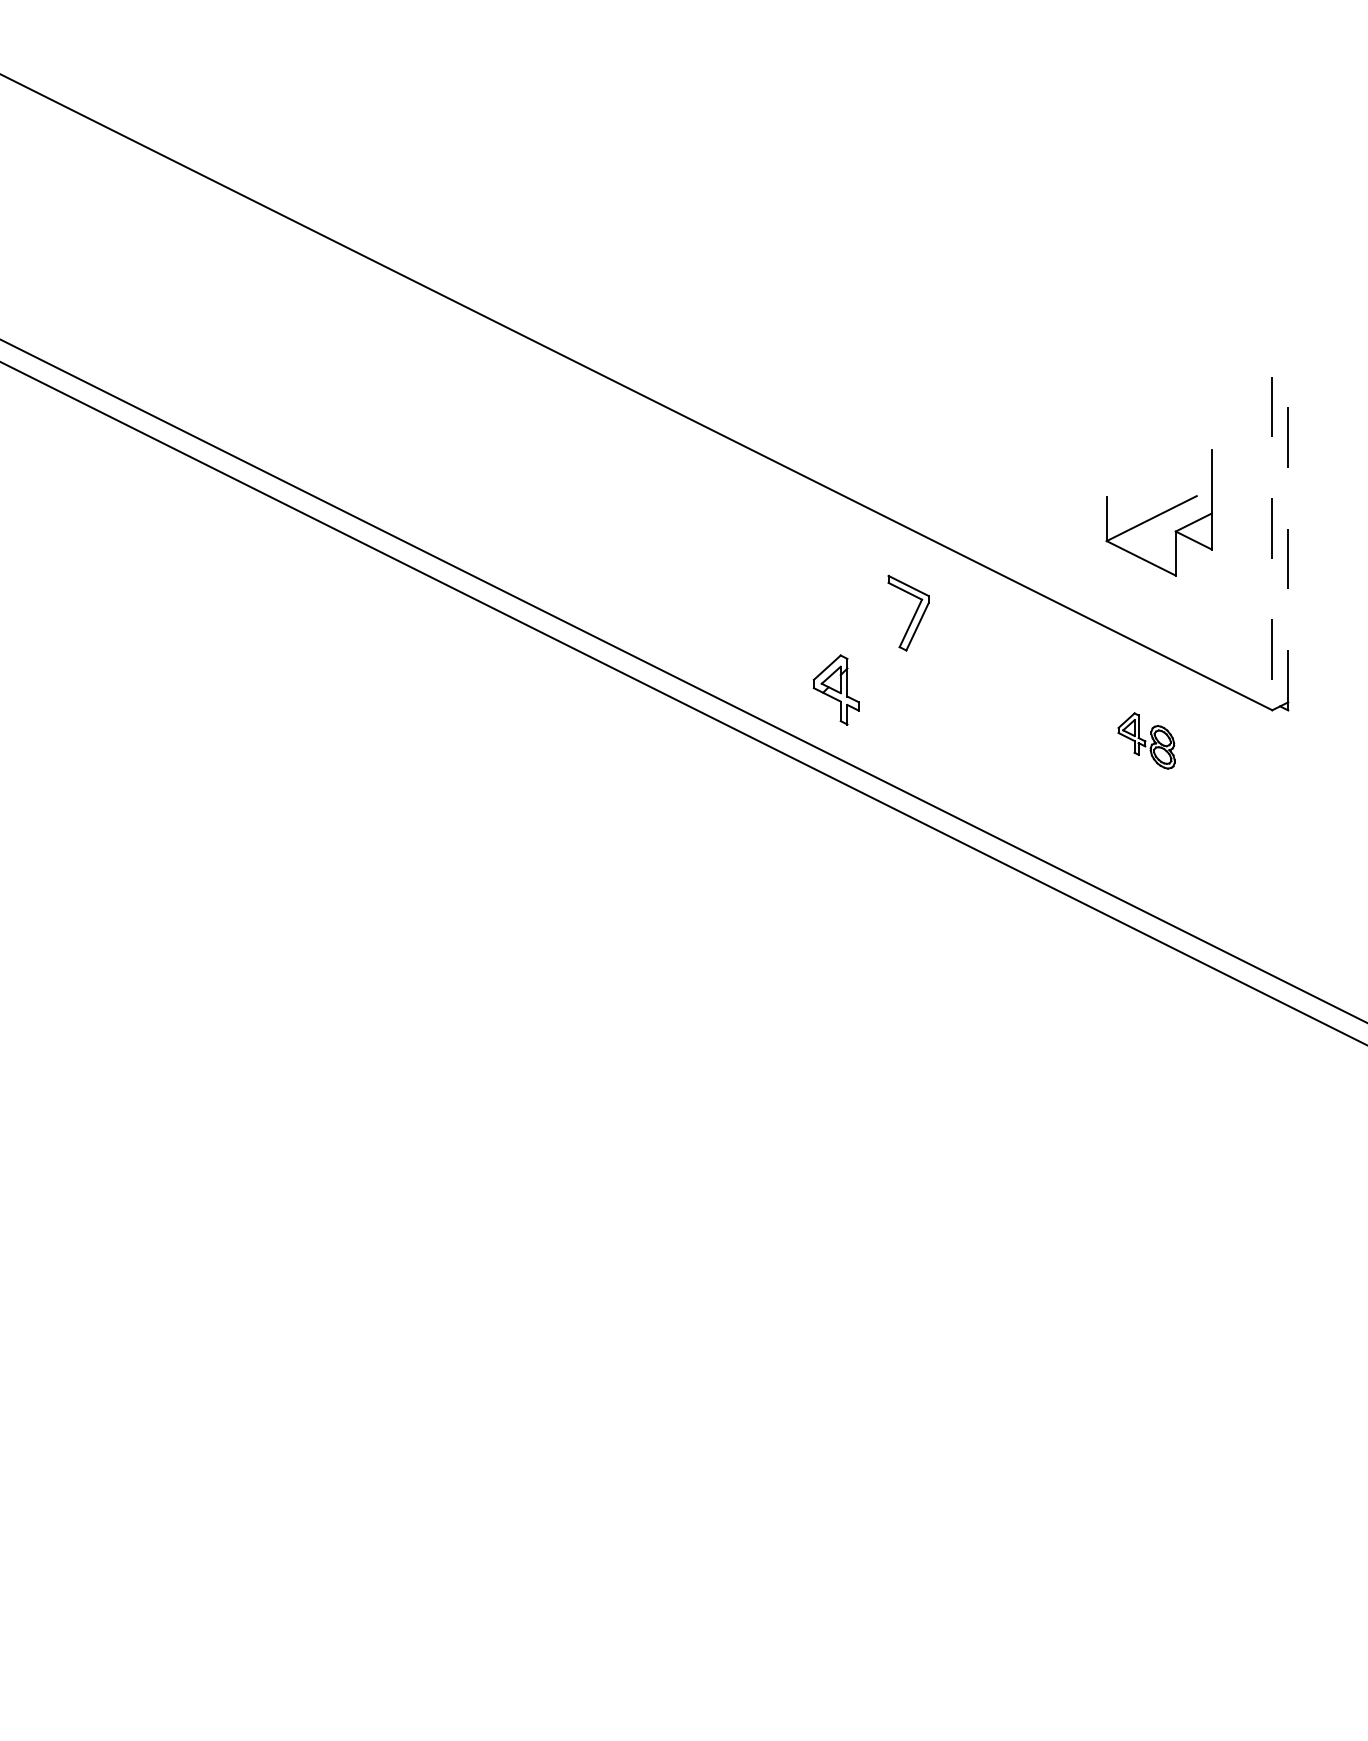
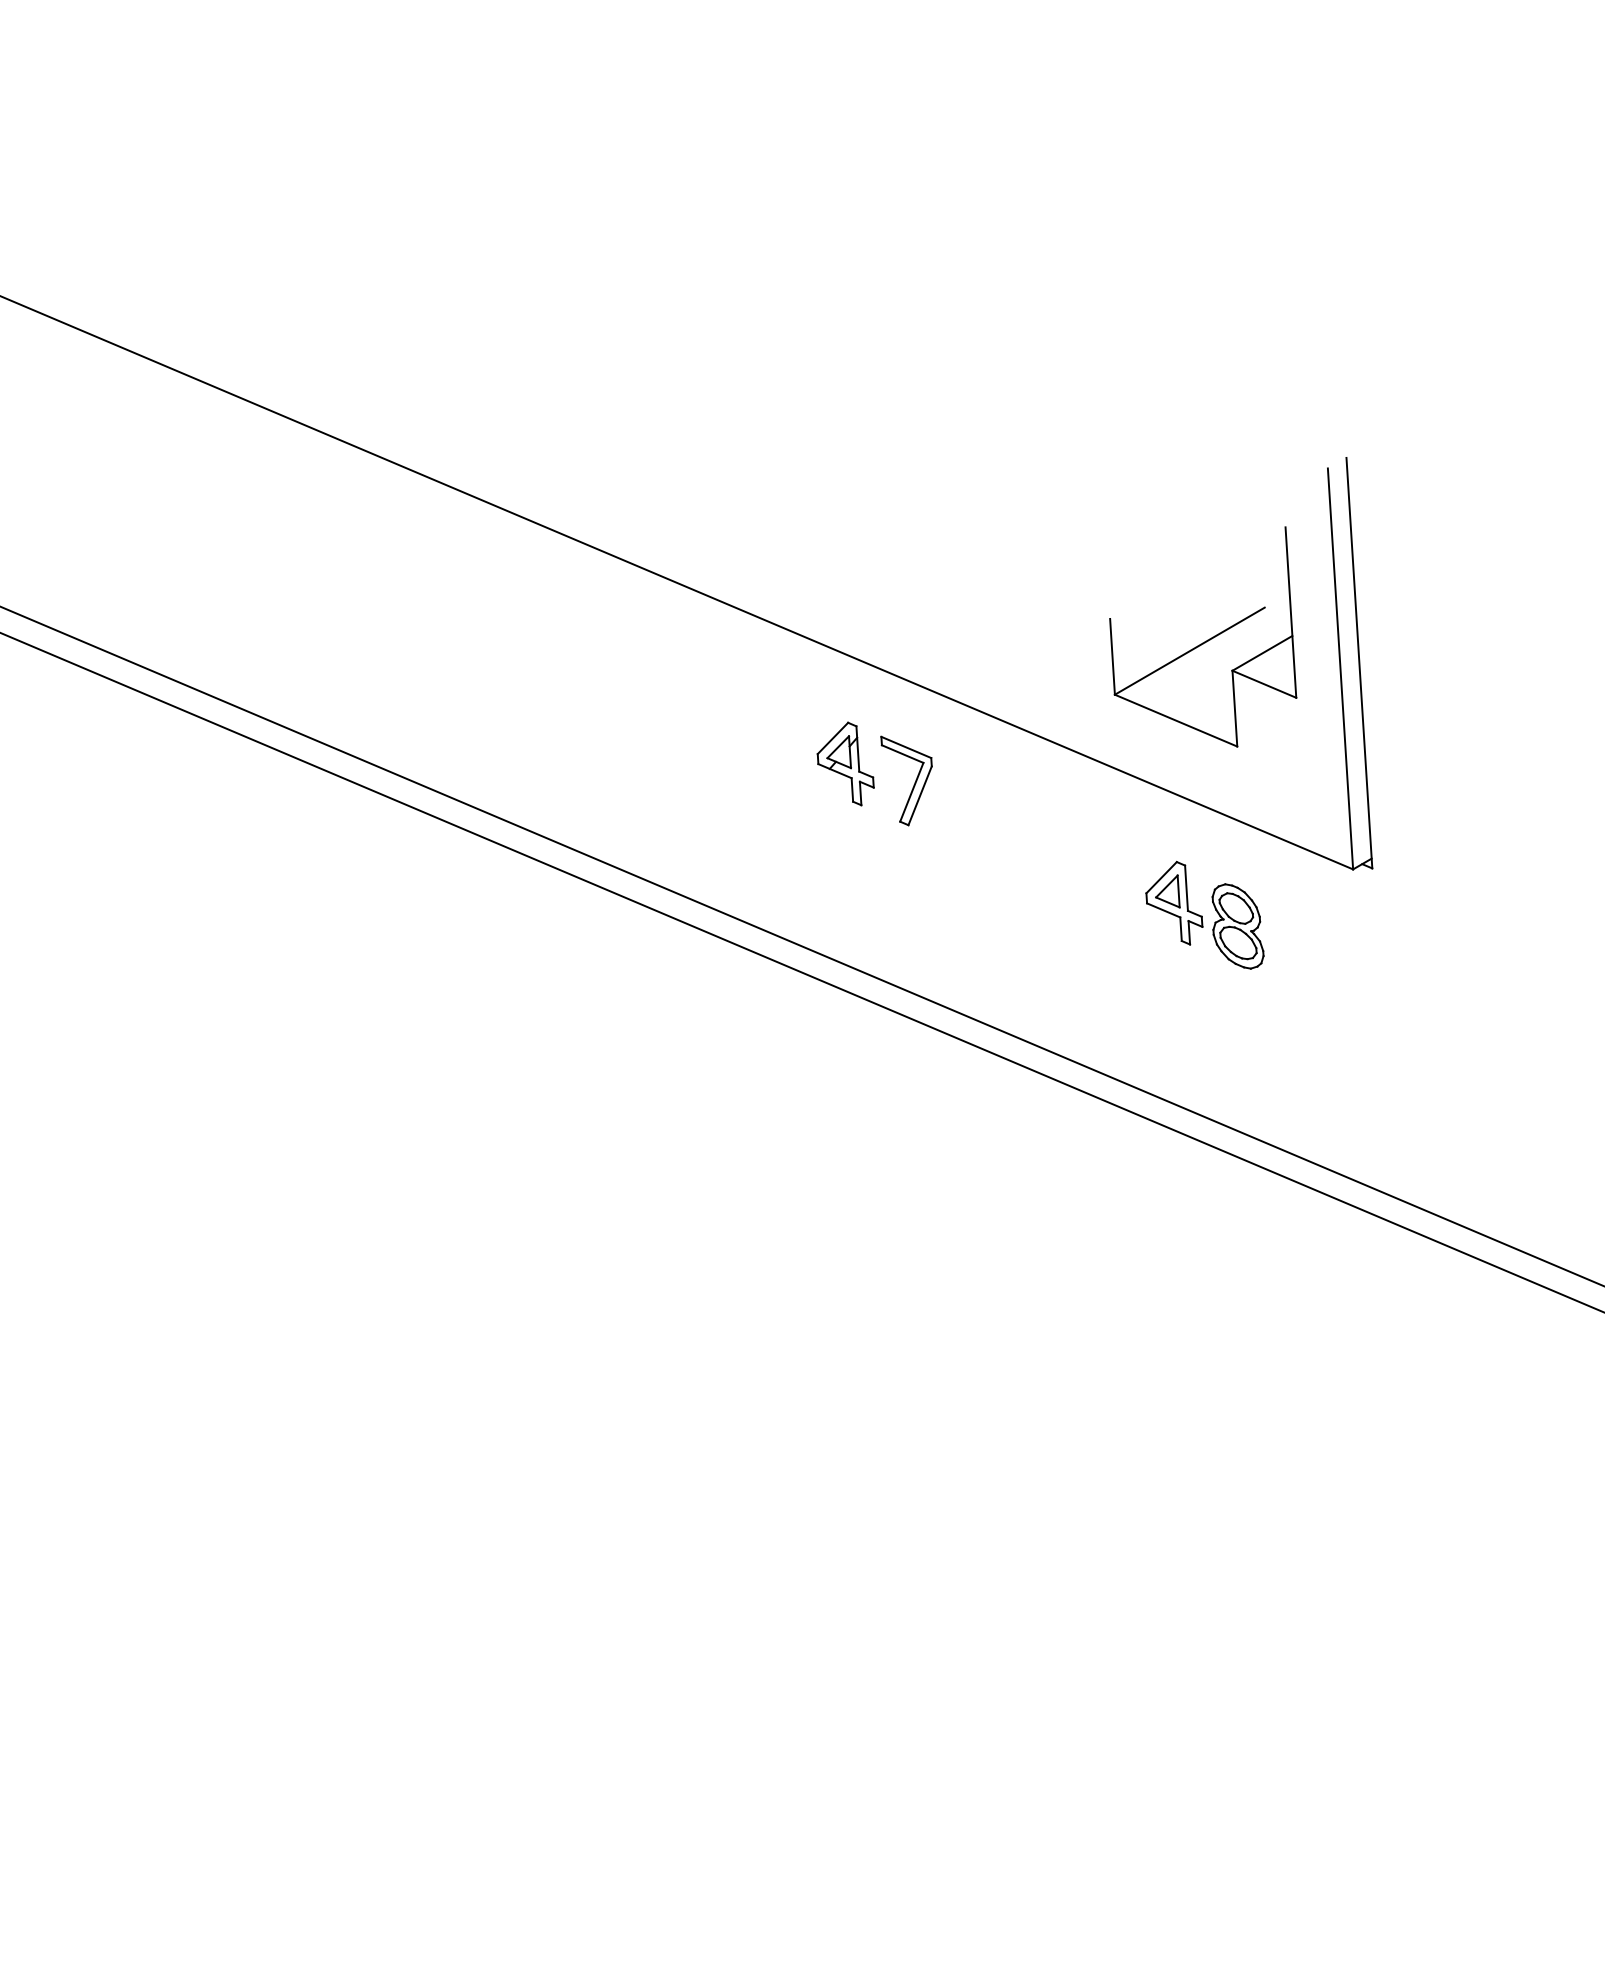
part: (1159, 512) -> (1202, 640), size x1.43
line: (1288, 539) -> (1359, 662), dashed -> solid
line: (1272, 543) -> (1340, 668), dashed -> solid
part: (835, 689) -> (844, 764), moved
part: (1146, 740) -> (1204, 915), size x1.67

